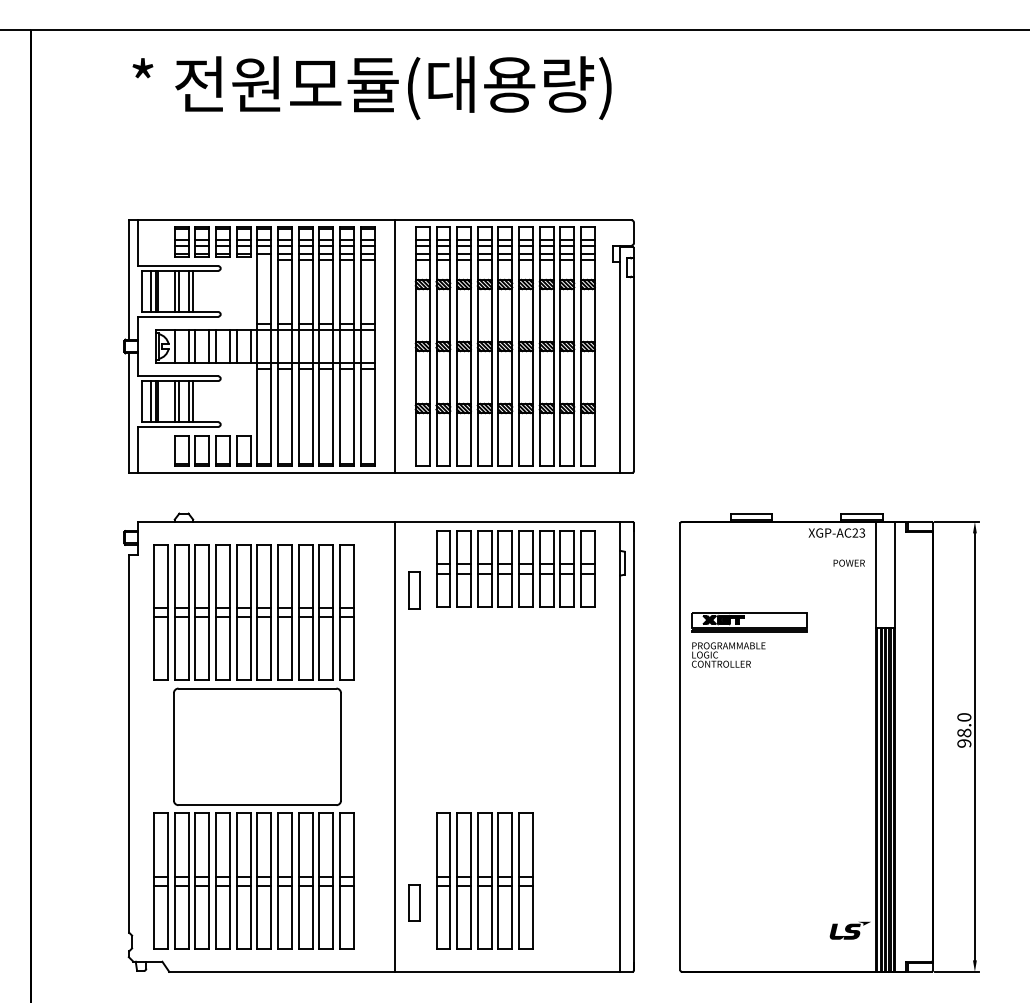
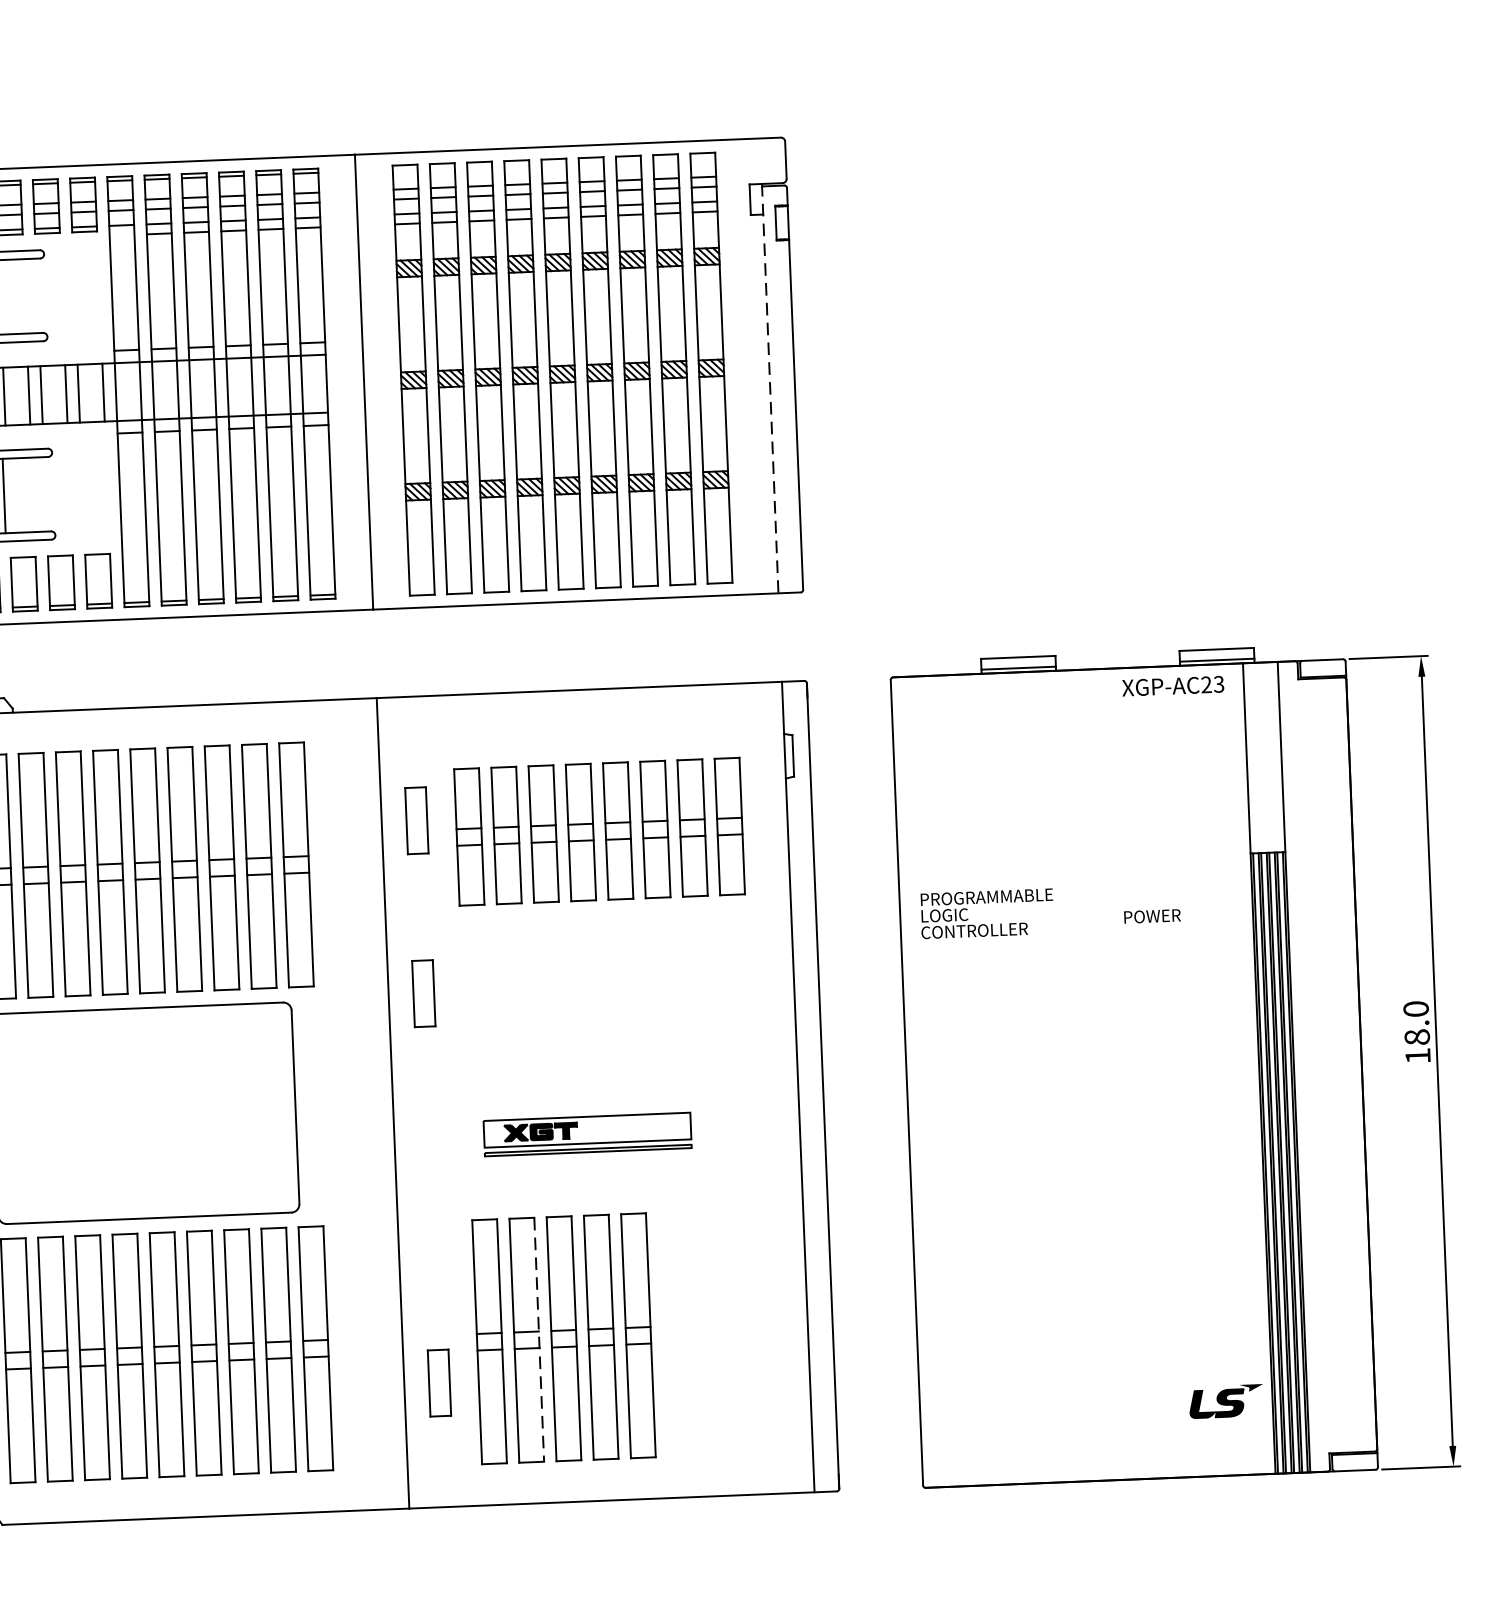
line: (620, 359) -> (770, 389), solid -> dashed
text: (848, 562) -> (1151, 915), moved
part: (515, 568) -> (599, 830), moved
part: (749, 622) -> (587, 1134), moved
part: (414, 686) -> (423, 993), added
text: (964, 743) -> (1418, 1056), 98.0 -> 18.0
line: (470, 881) -> (538, 1340), solid -> dashed

